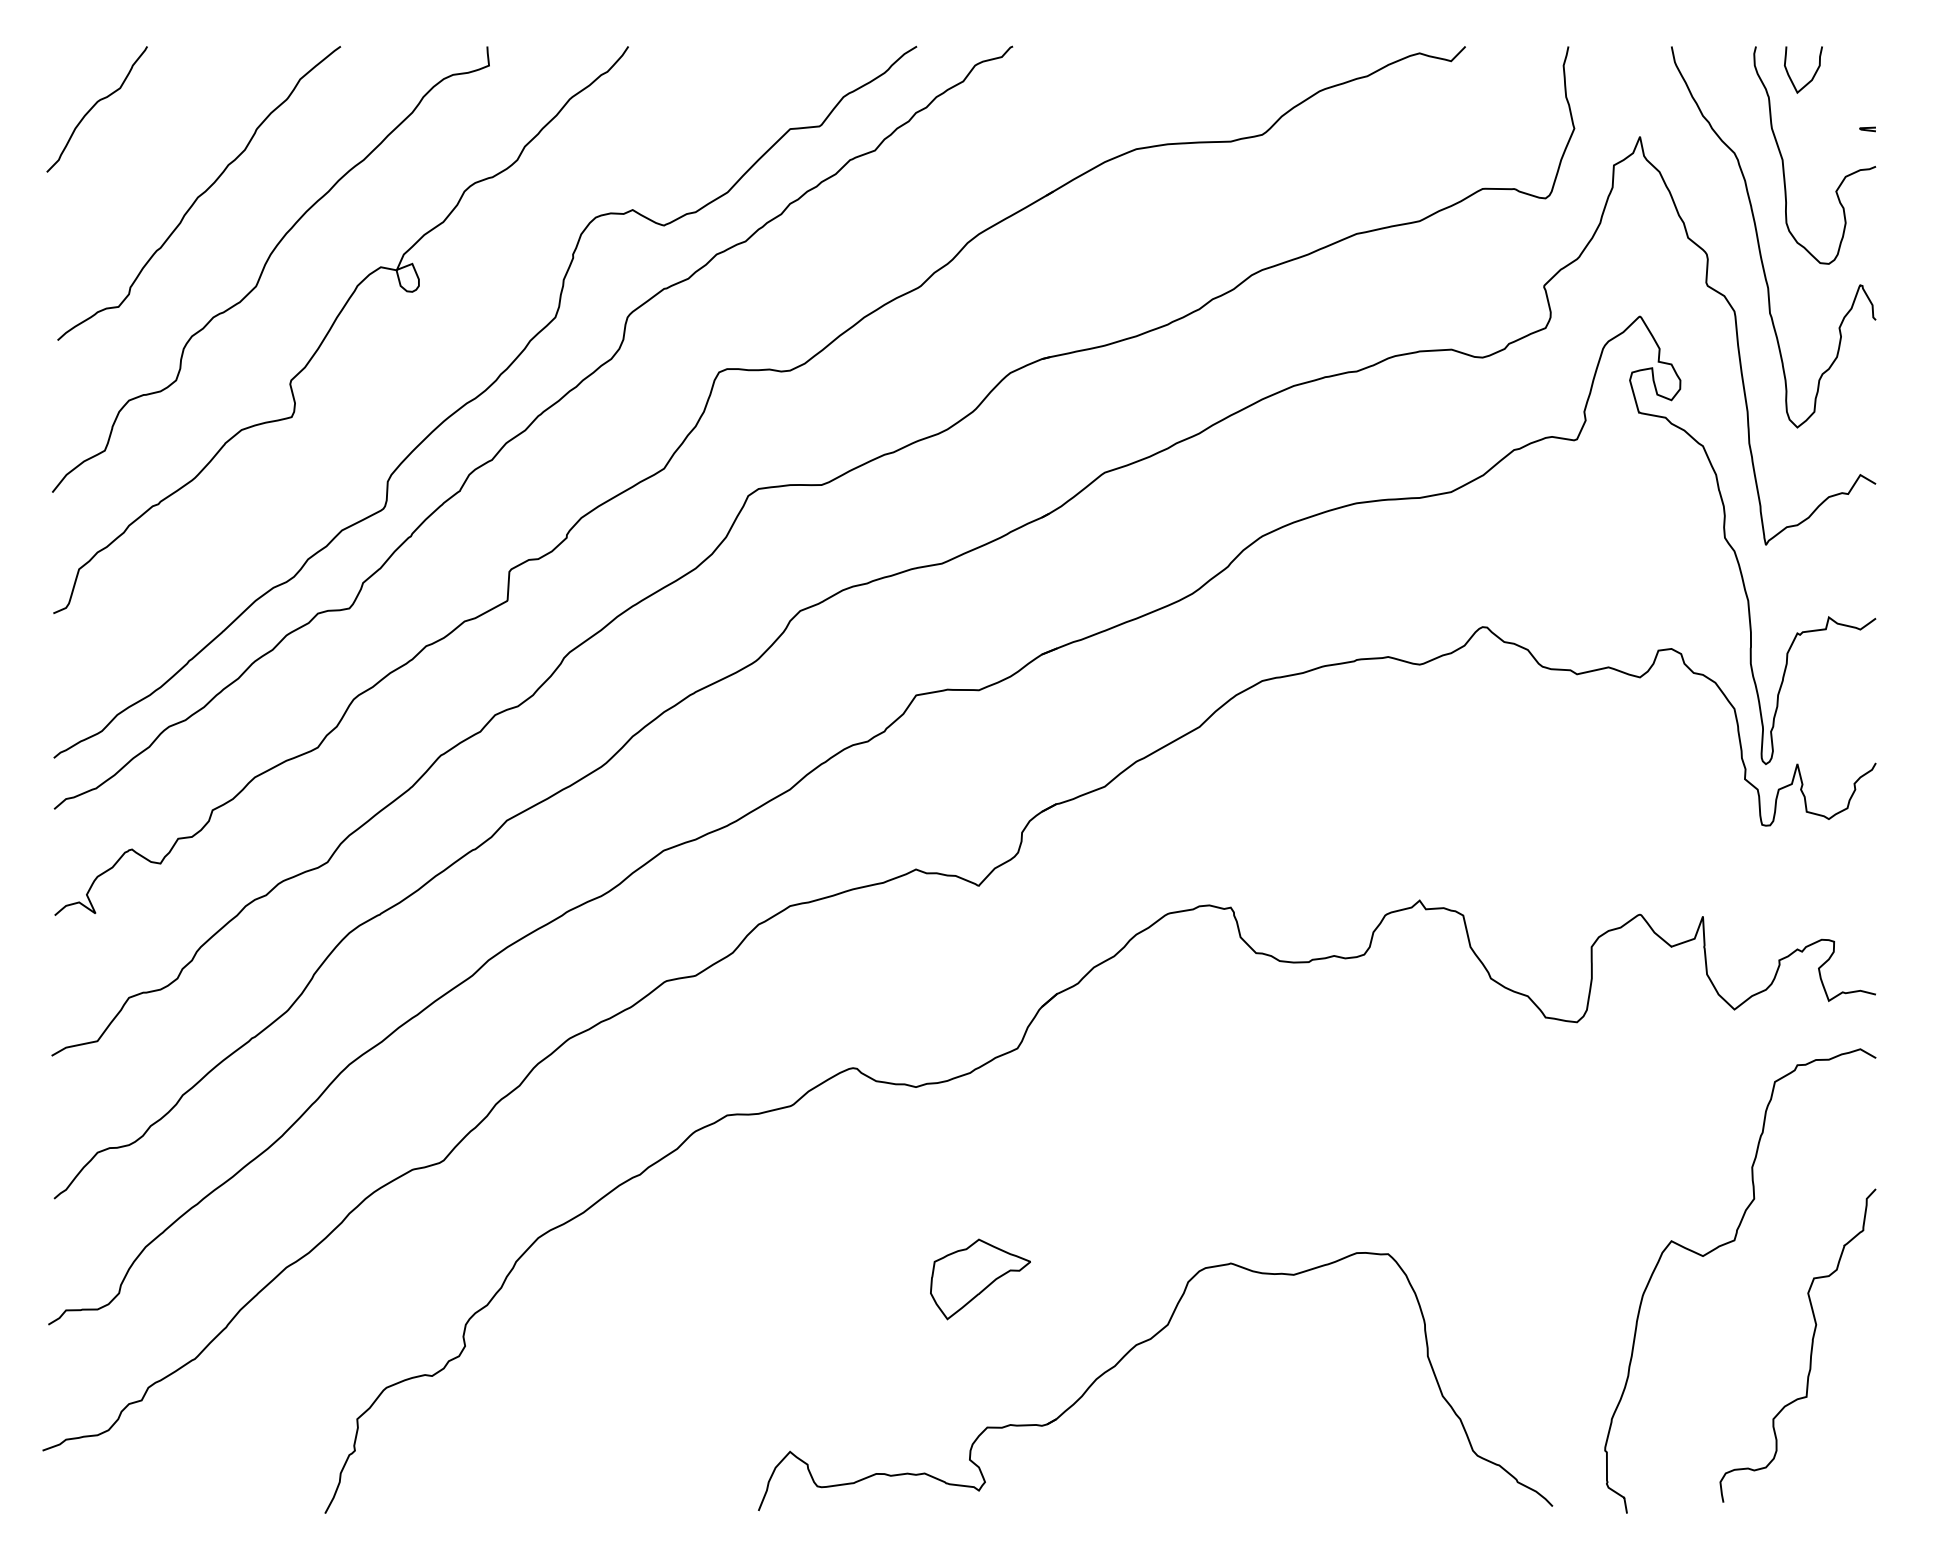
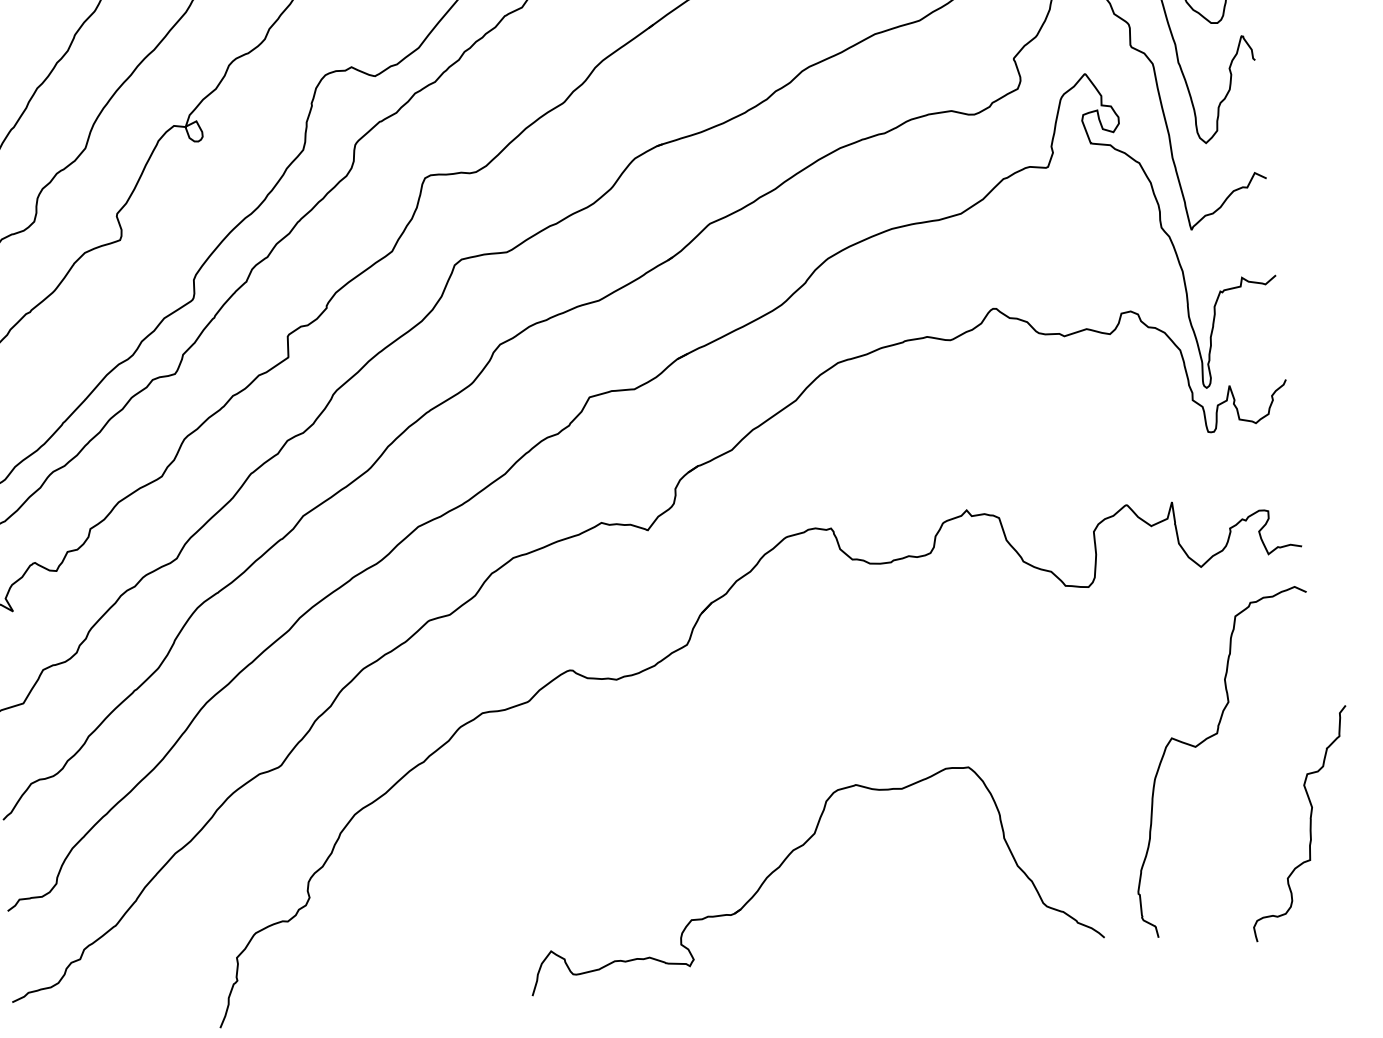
part: (980, 1279) -> (676, 813), removed
curve: (1810, 1350) -> (1309, 826), moved

